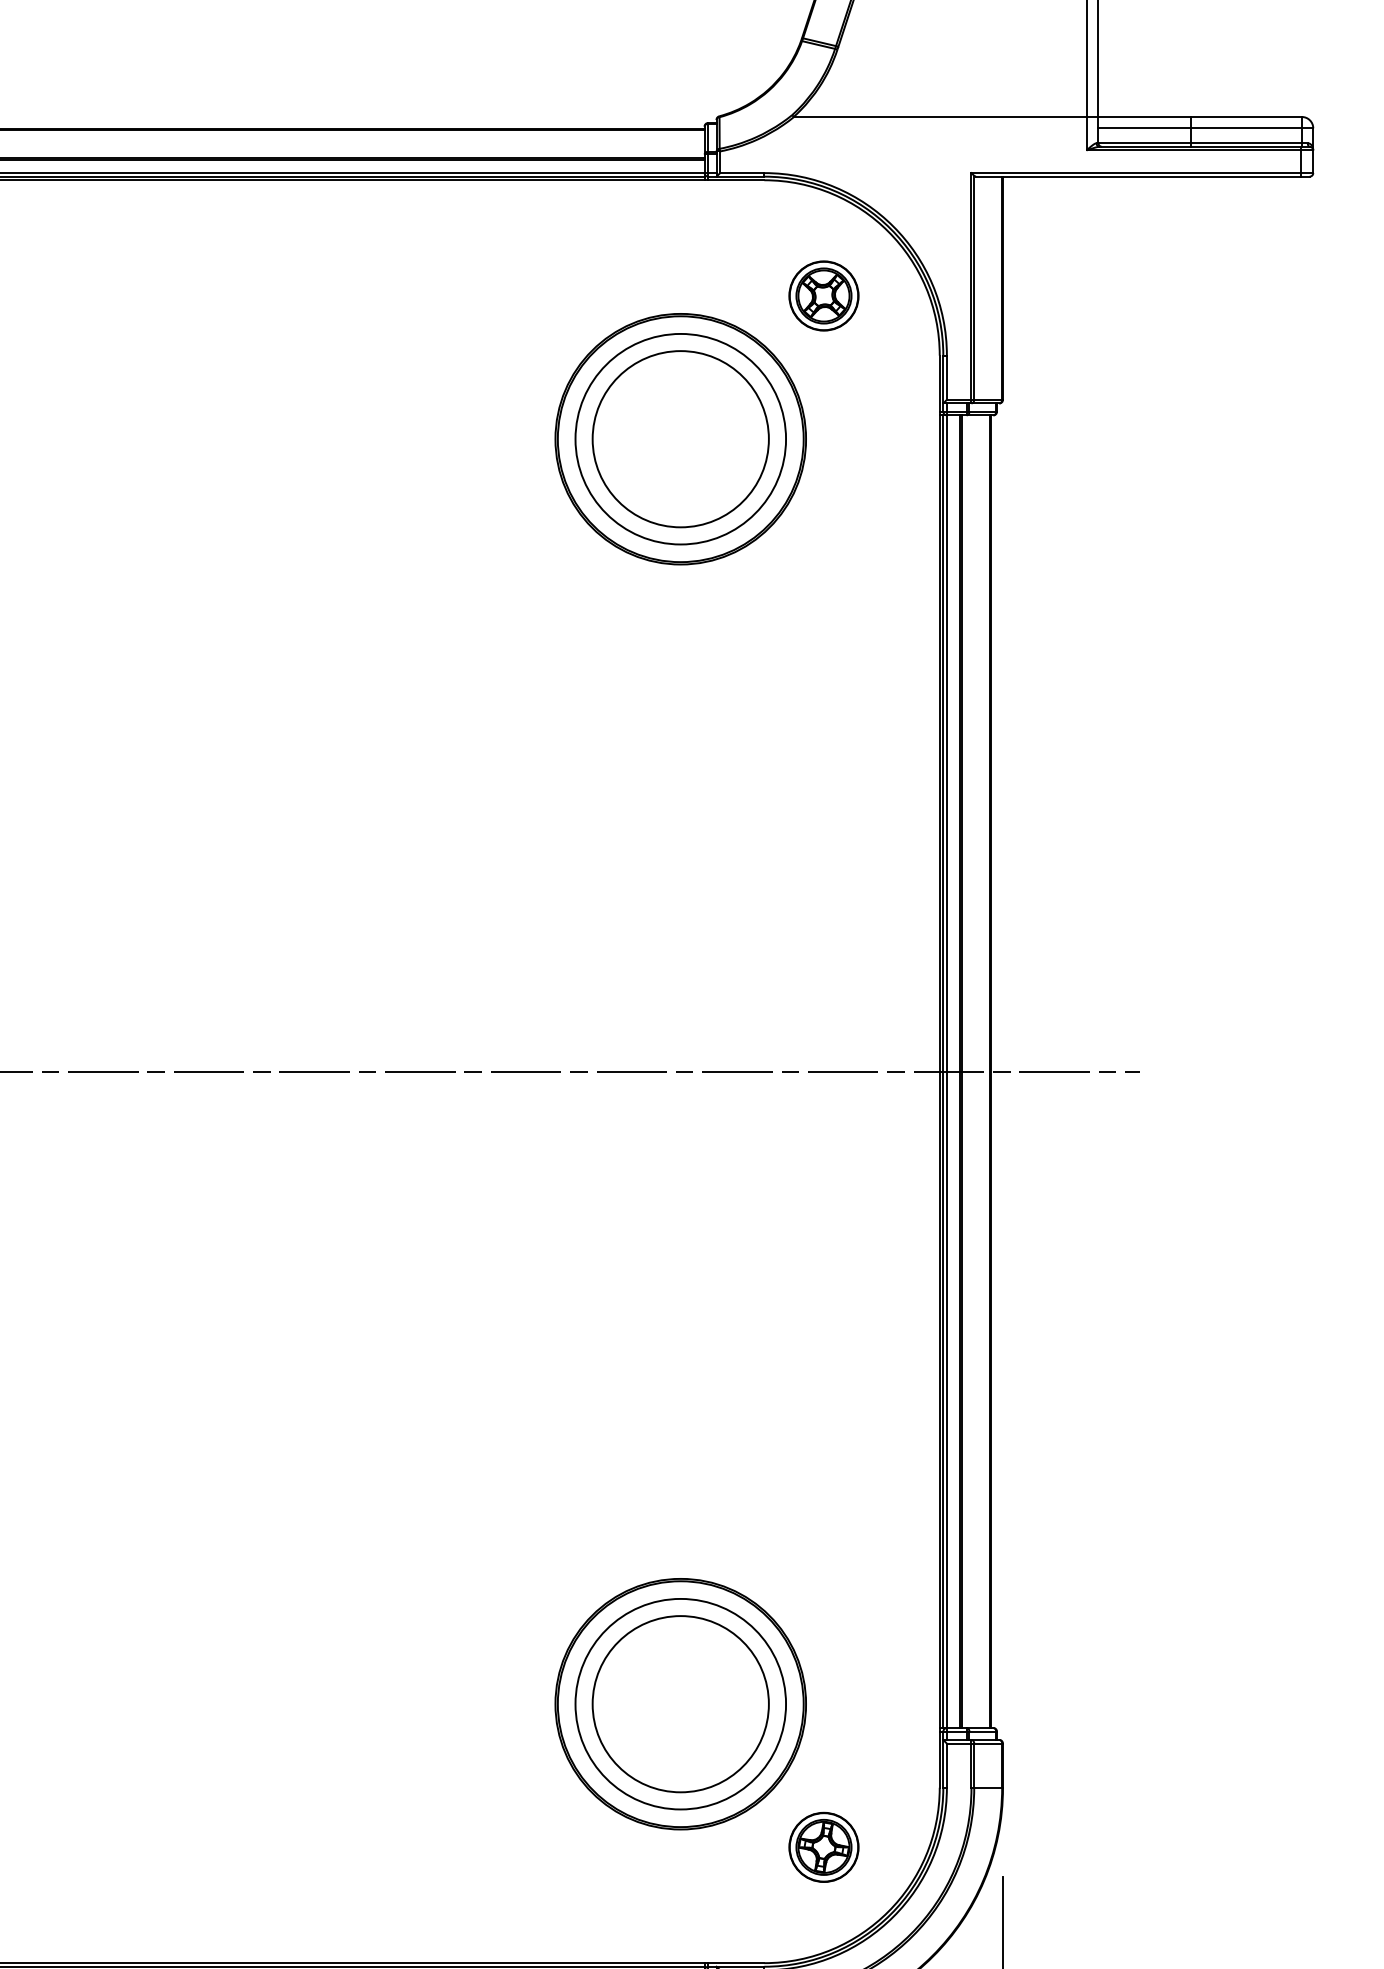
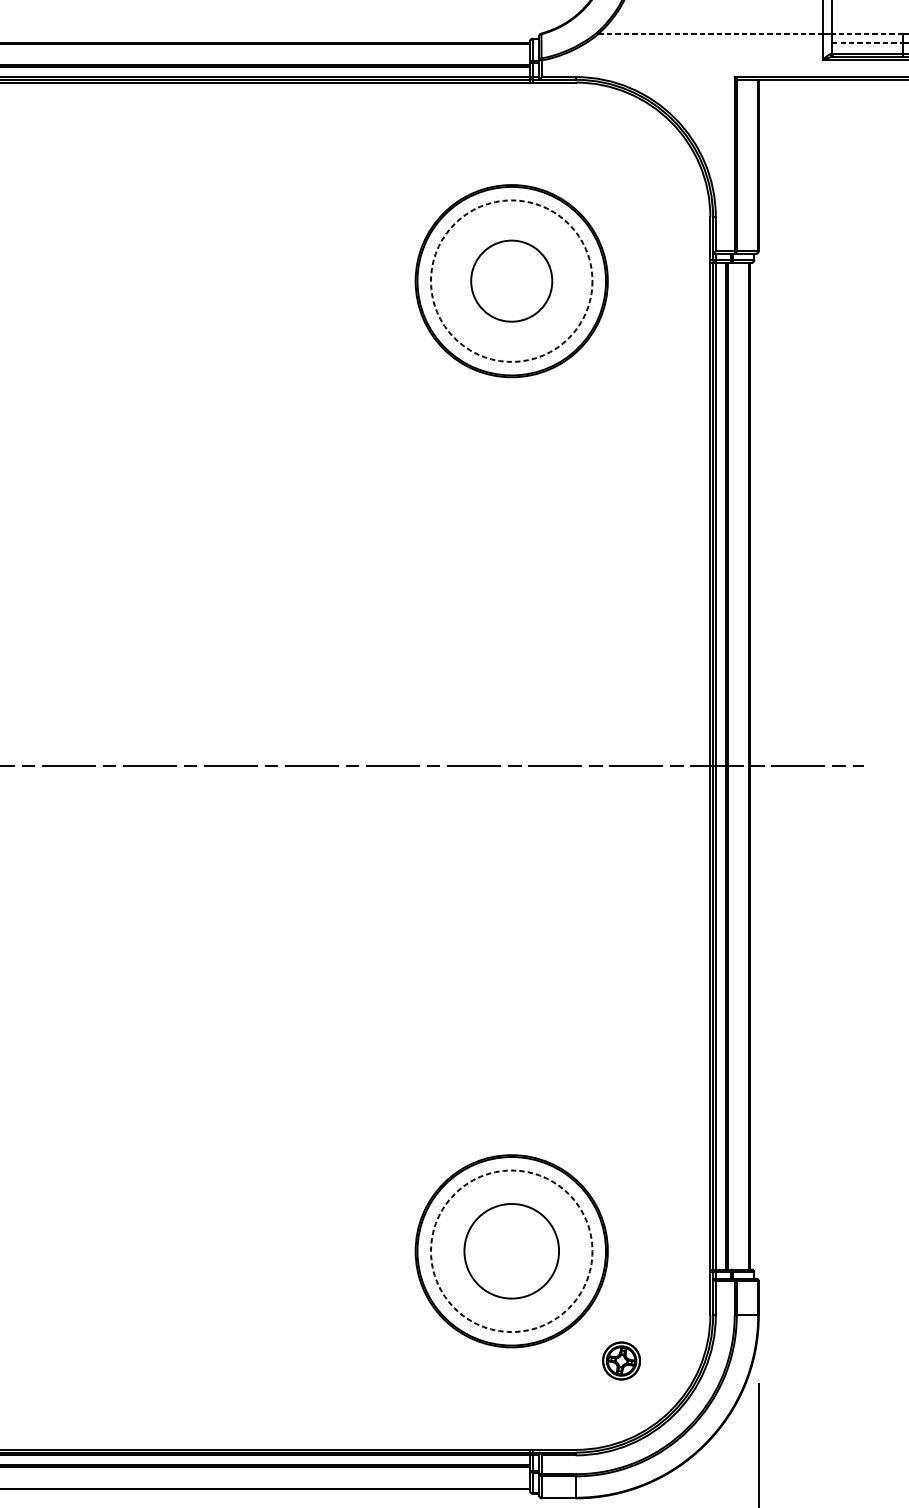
line: (940, 117) -> (710, 34), solid -> dashed
line: (1144, 117) -> (867, 34), solid -> dashed
line: (1145, 128) -> (868, 42), solid -> dashed
part: (823, 295) -> (621, 170), removed
circle: (680, 438) -> (511, 280), solid -> dashed
circle: (680, 439) -> (511, 281), size x0.6
circle: (680, 1703) -> (511, 1250), solid -> dashed
circle: (680, 1704) -> (511, 1251), size x0.7
part: (823, 1846) -> (621, 1360), size x0.7

